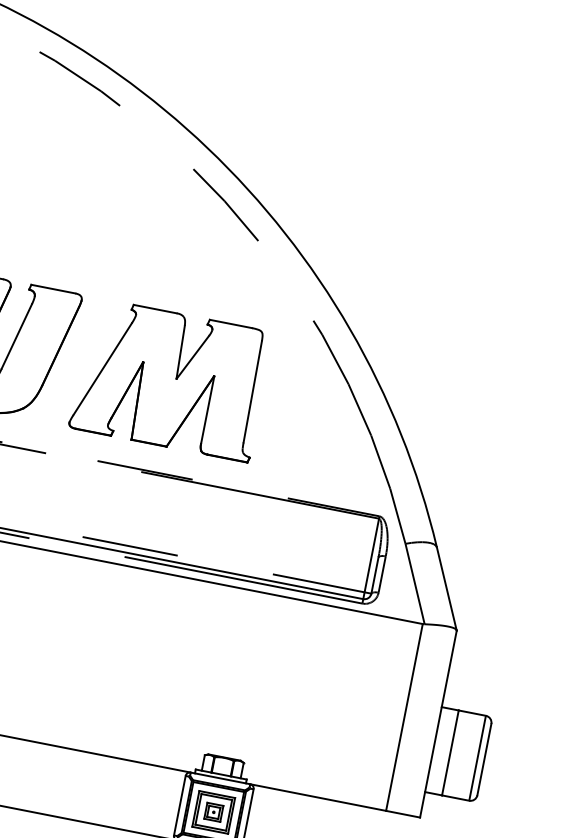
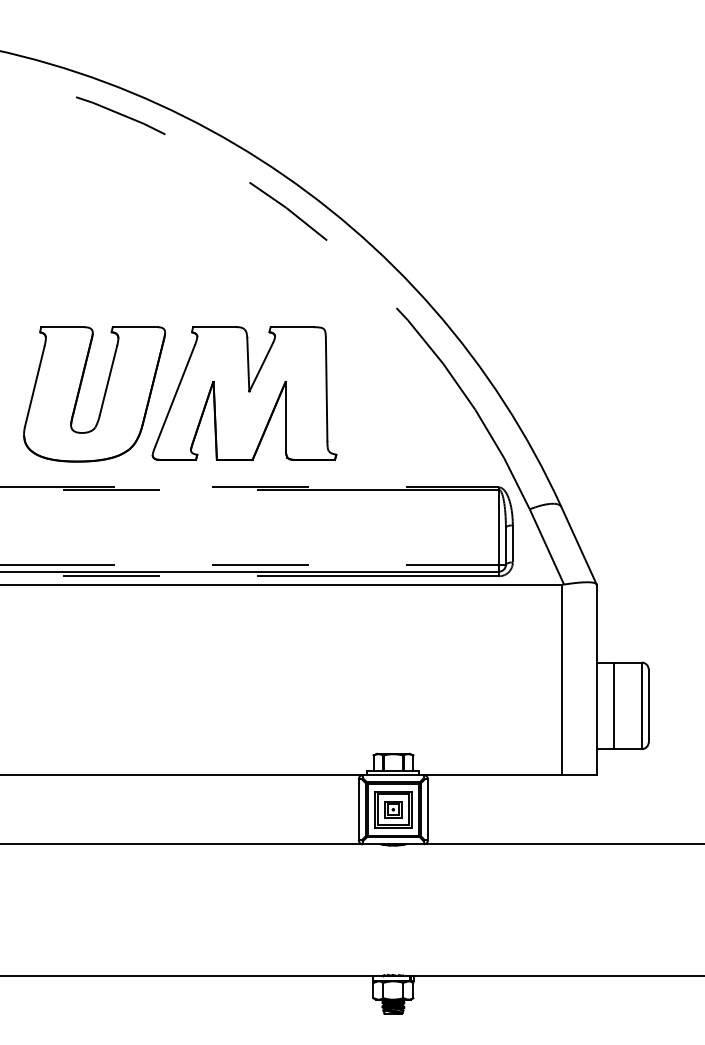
part: (171, 379) -> (244, 393), moved

